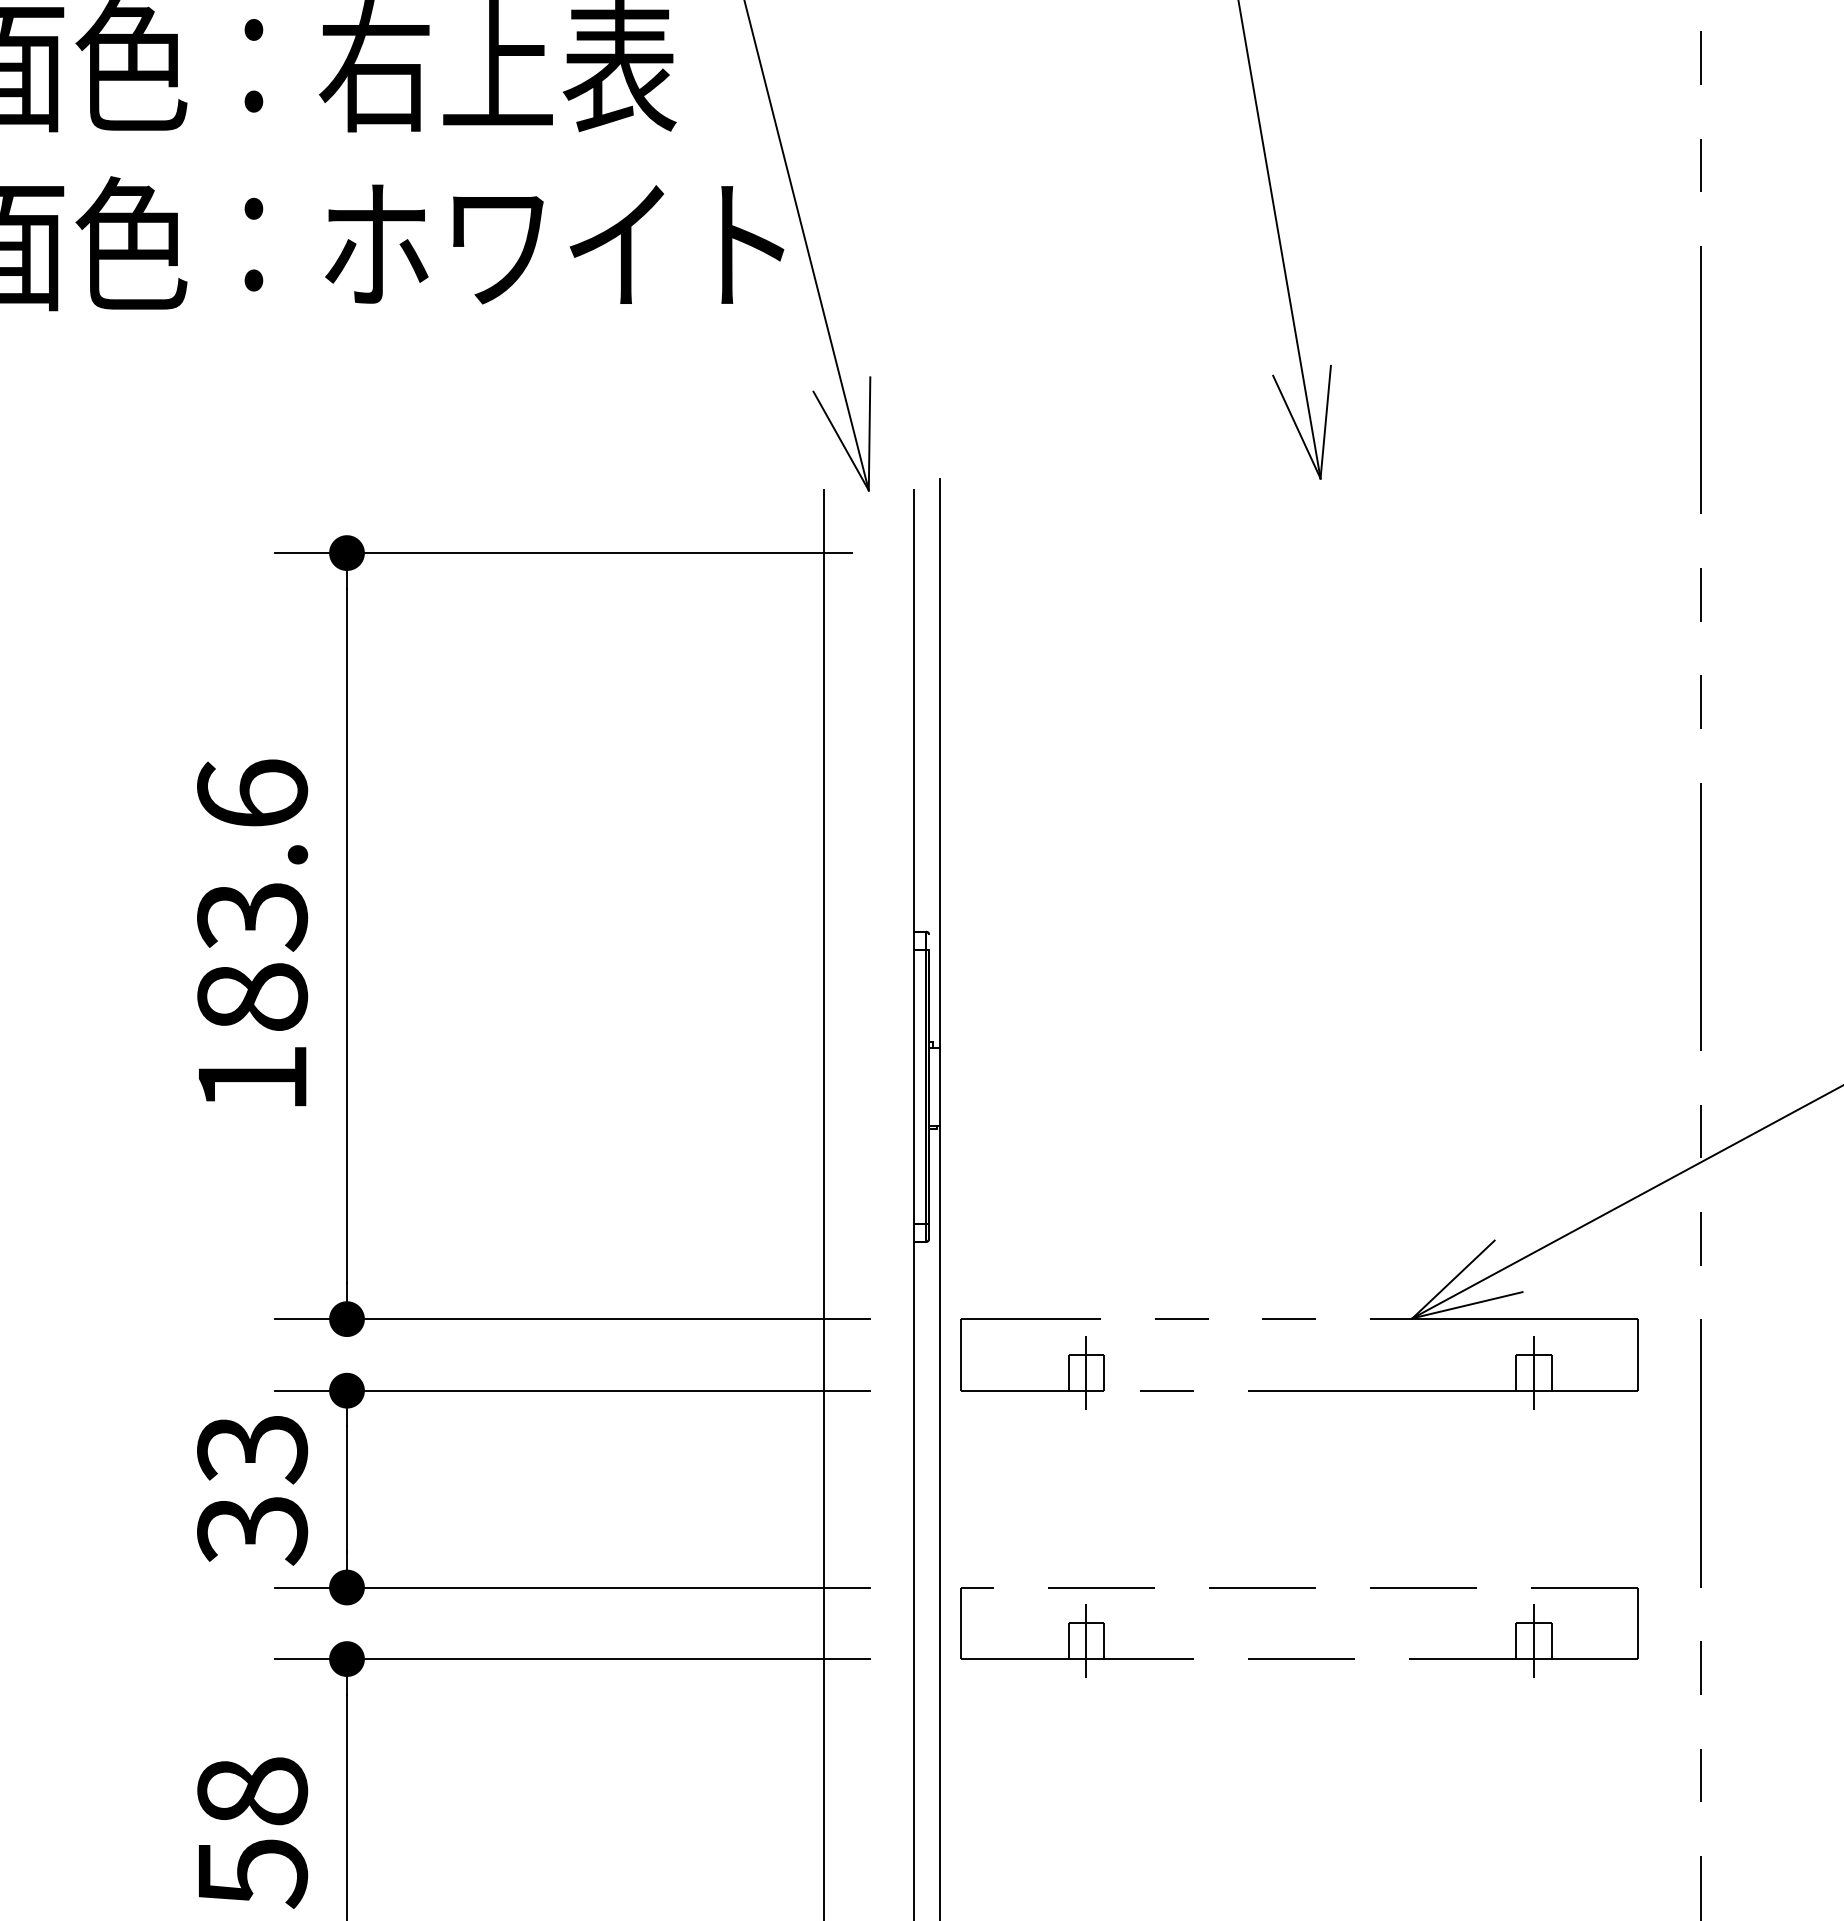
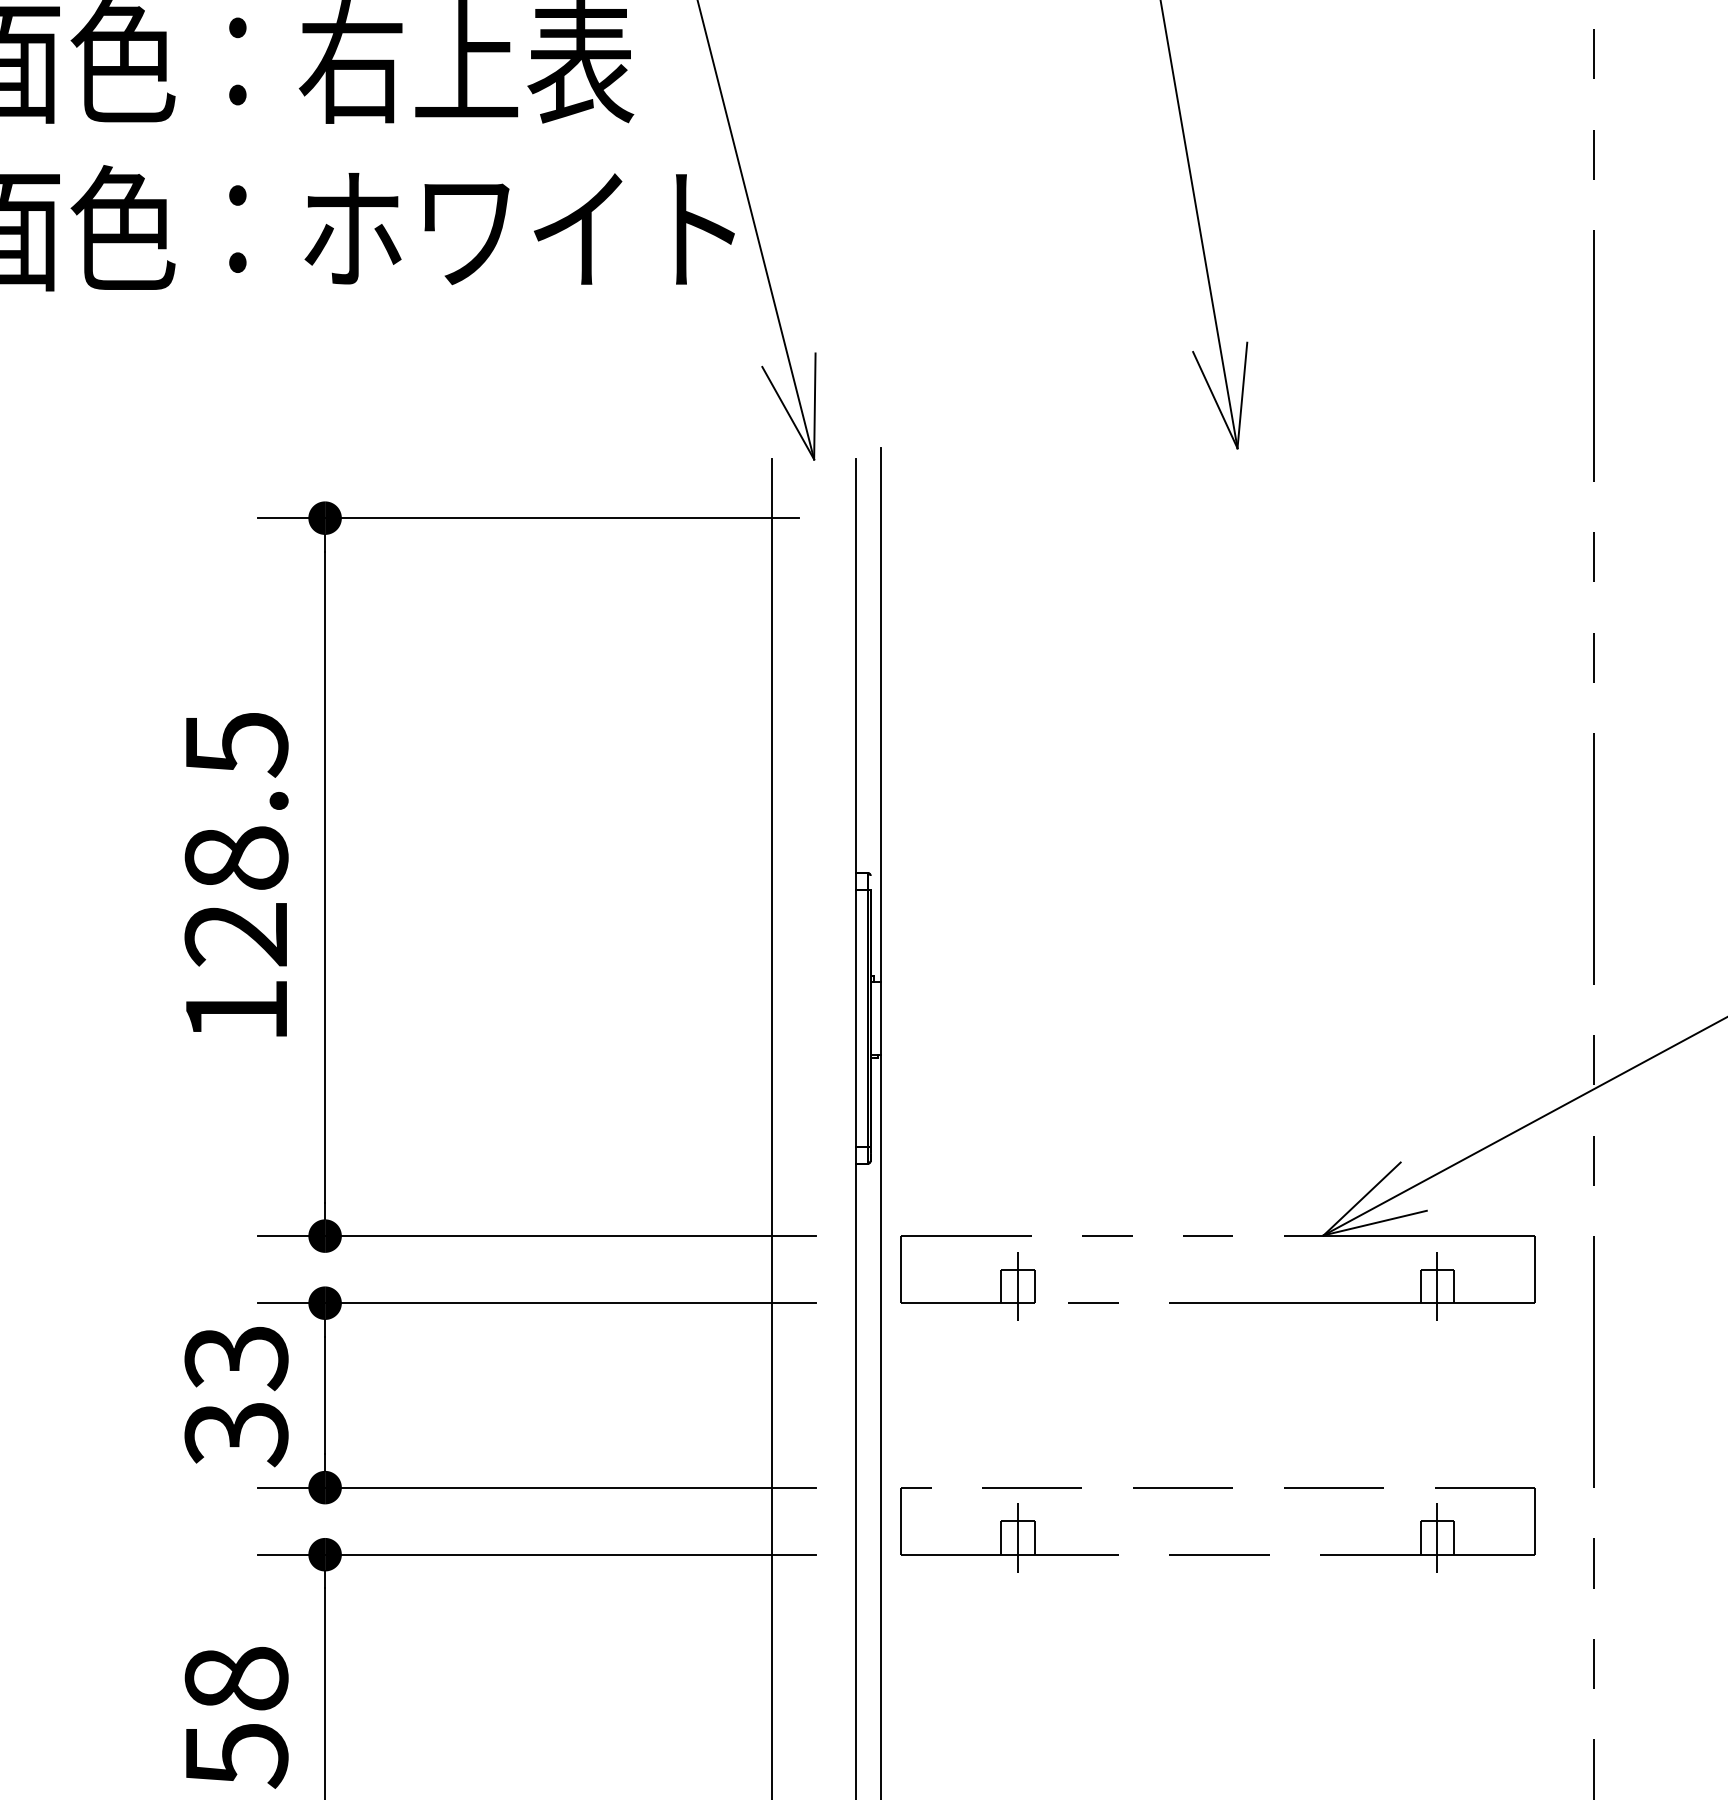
text: (252, 895) -> (236, 839), 183.6 -> 128.5

